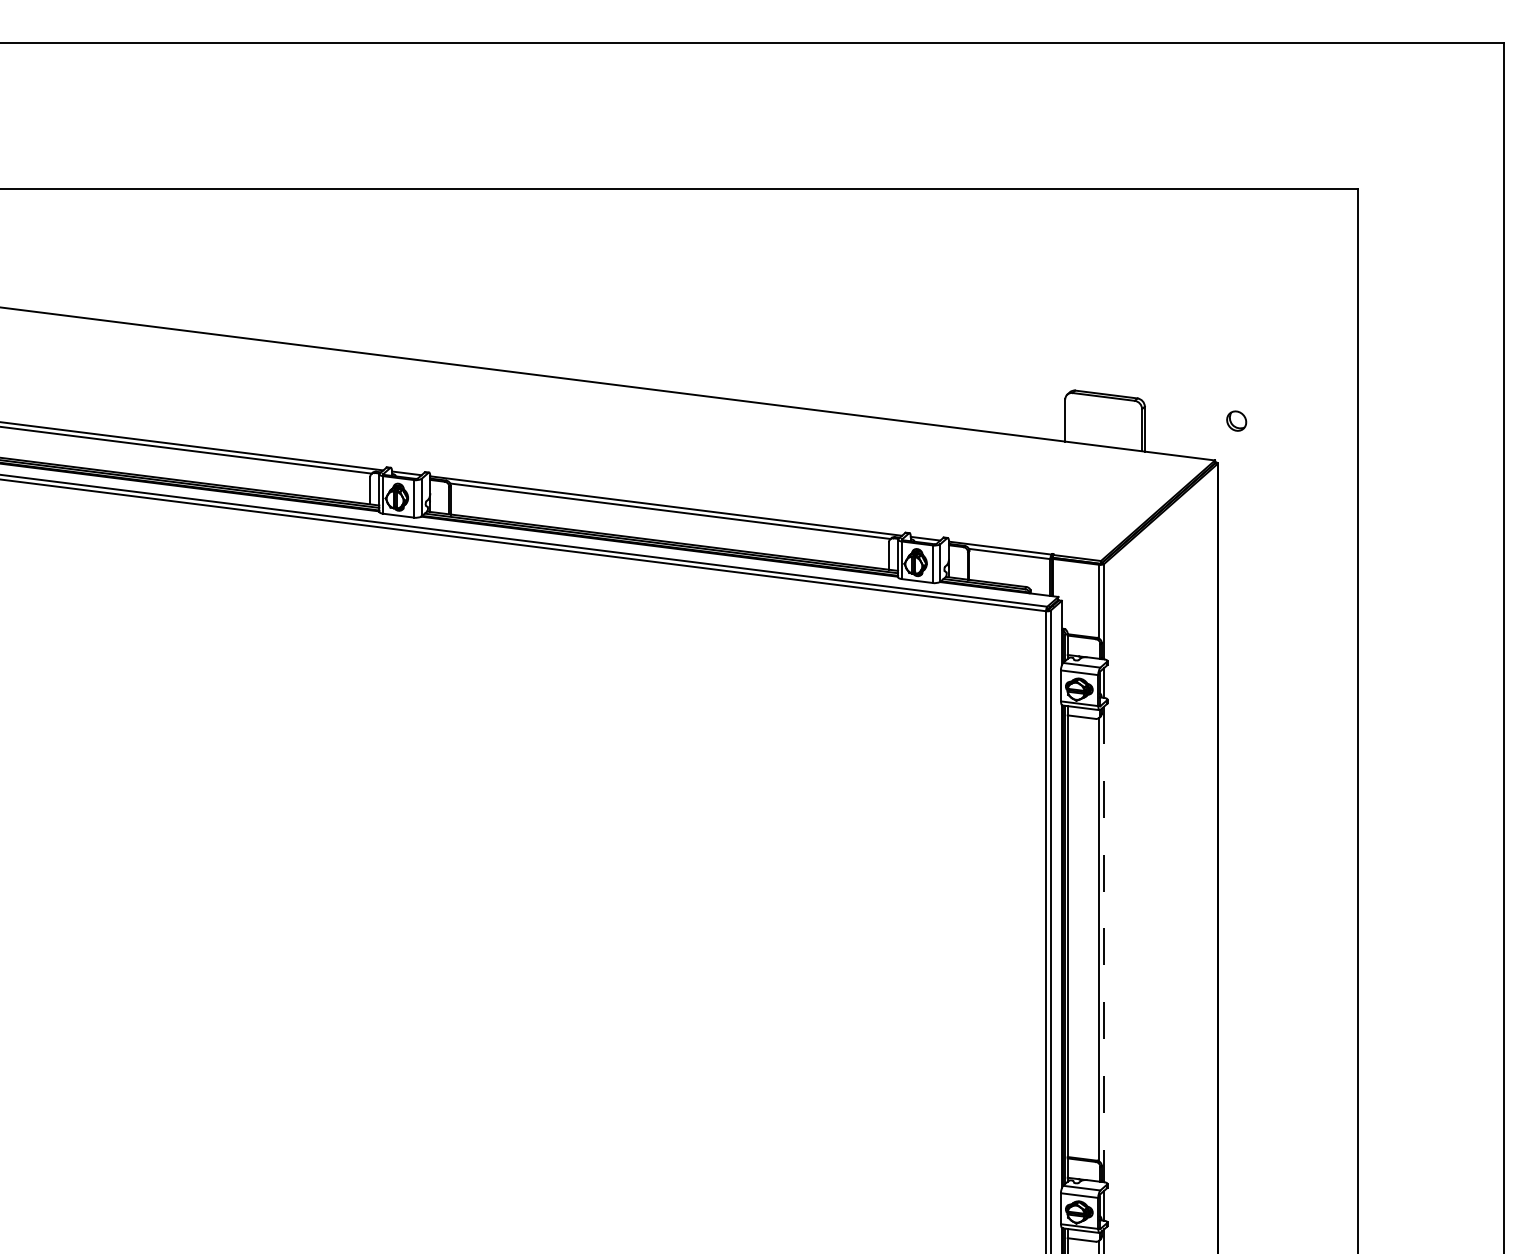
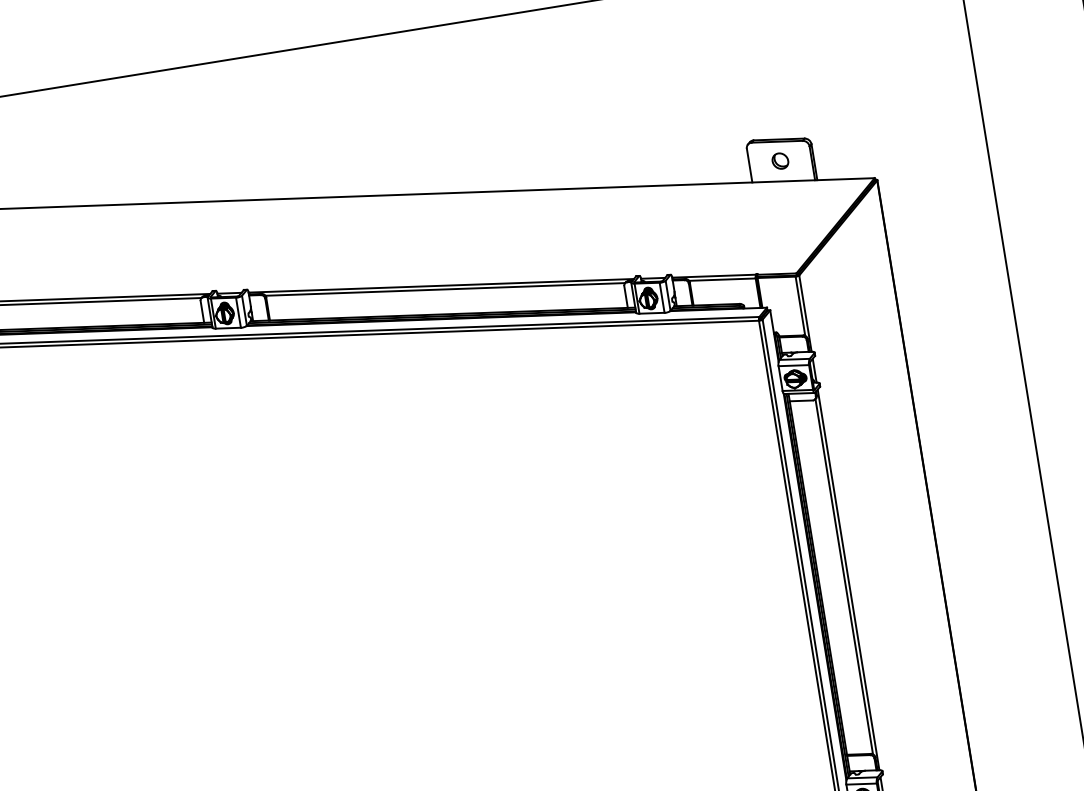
part: (1236, 420) -> (780, 160), moved
line: (1104, 944) -> (848, 579), dashed -> solid

